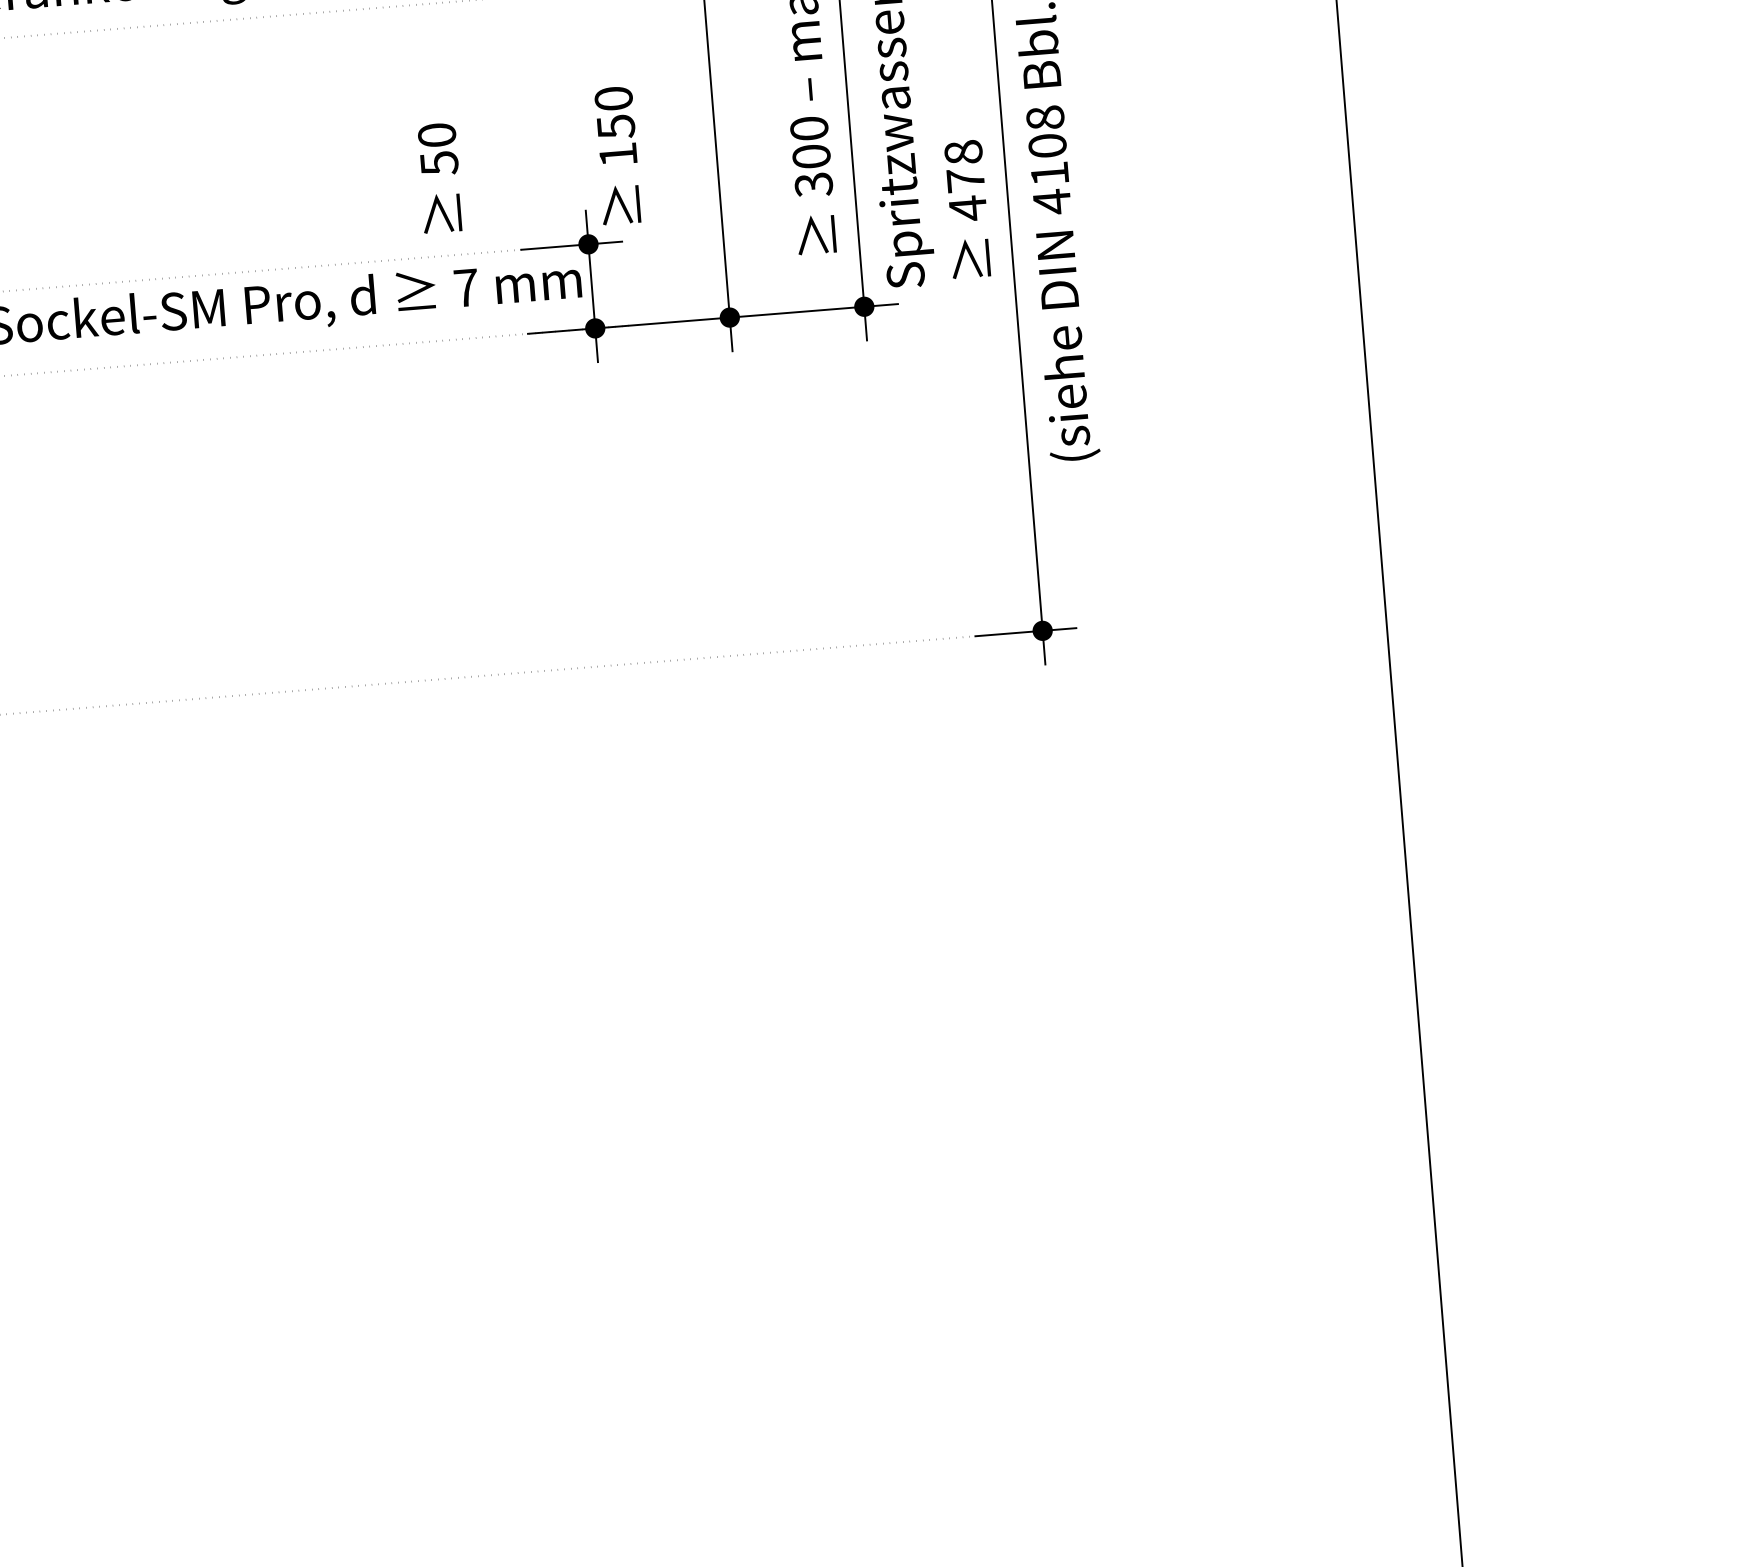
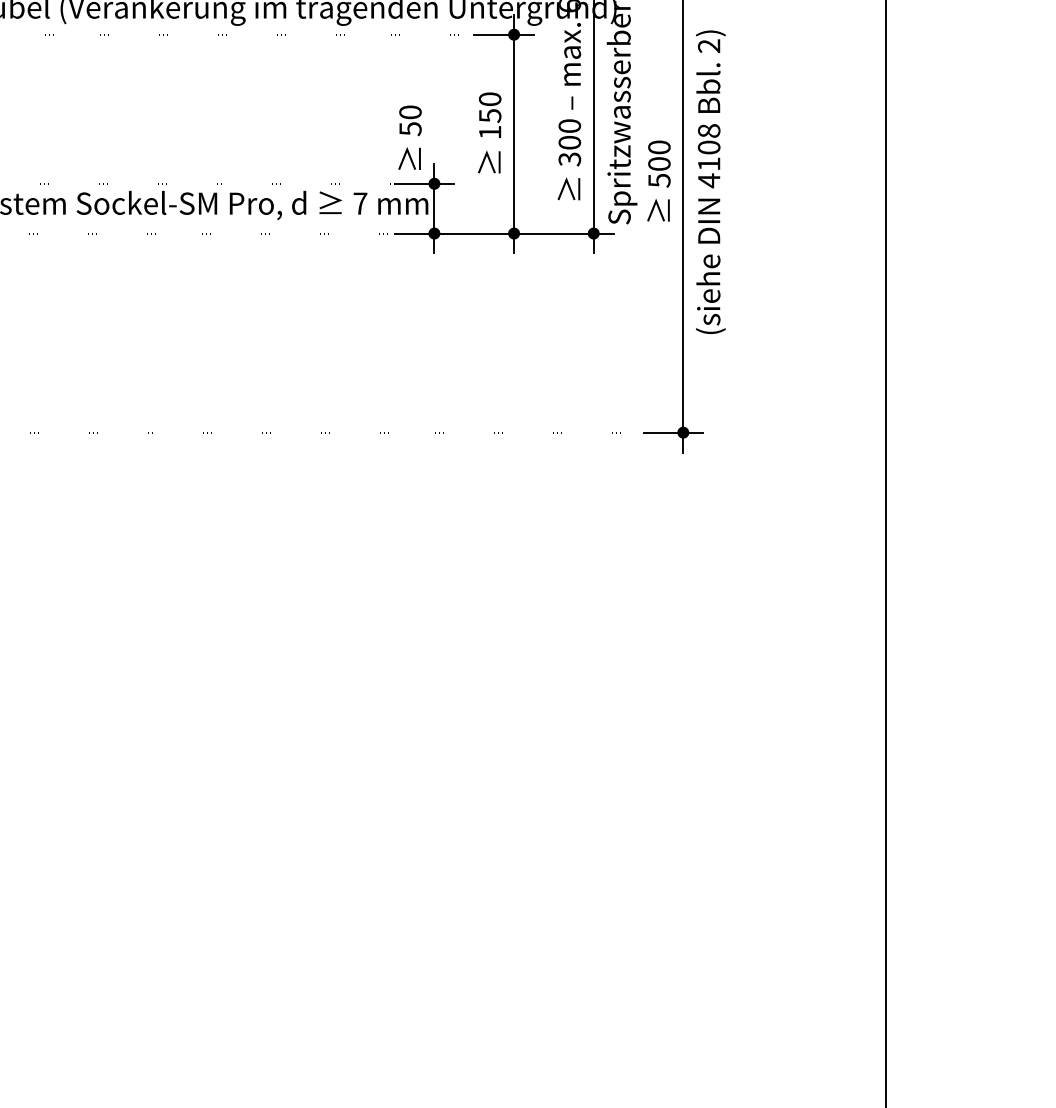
text: (617, 154) -> (489, 132), moved
text: (438, 177) -> (409, 137), moved
text: (966, 181) -> (659, 164), 478 -> 500

